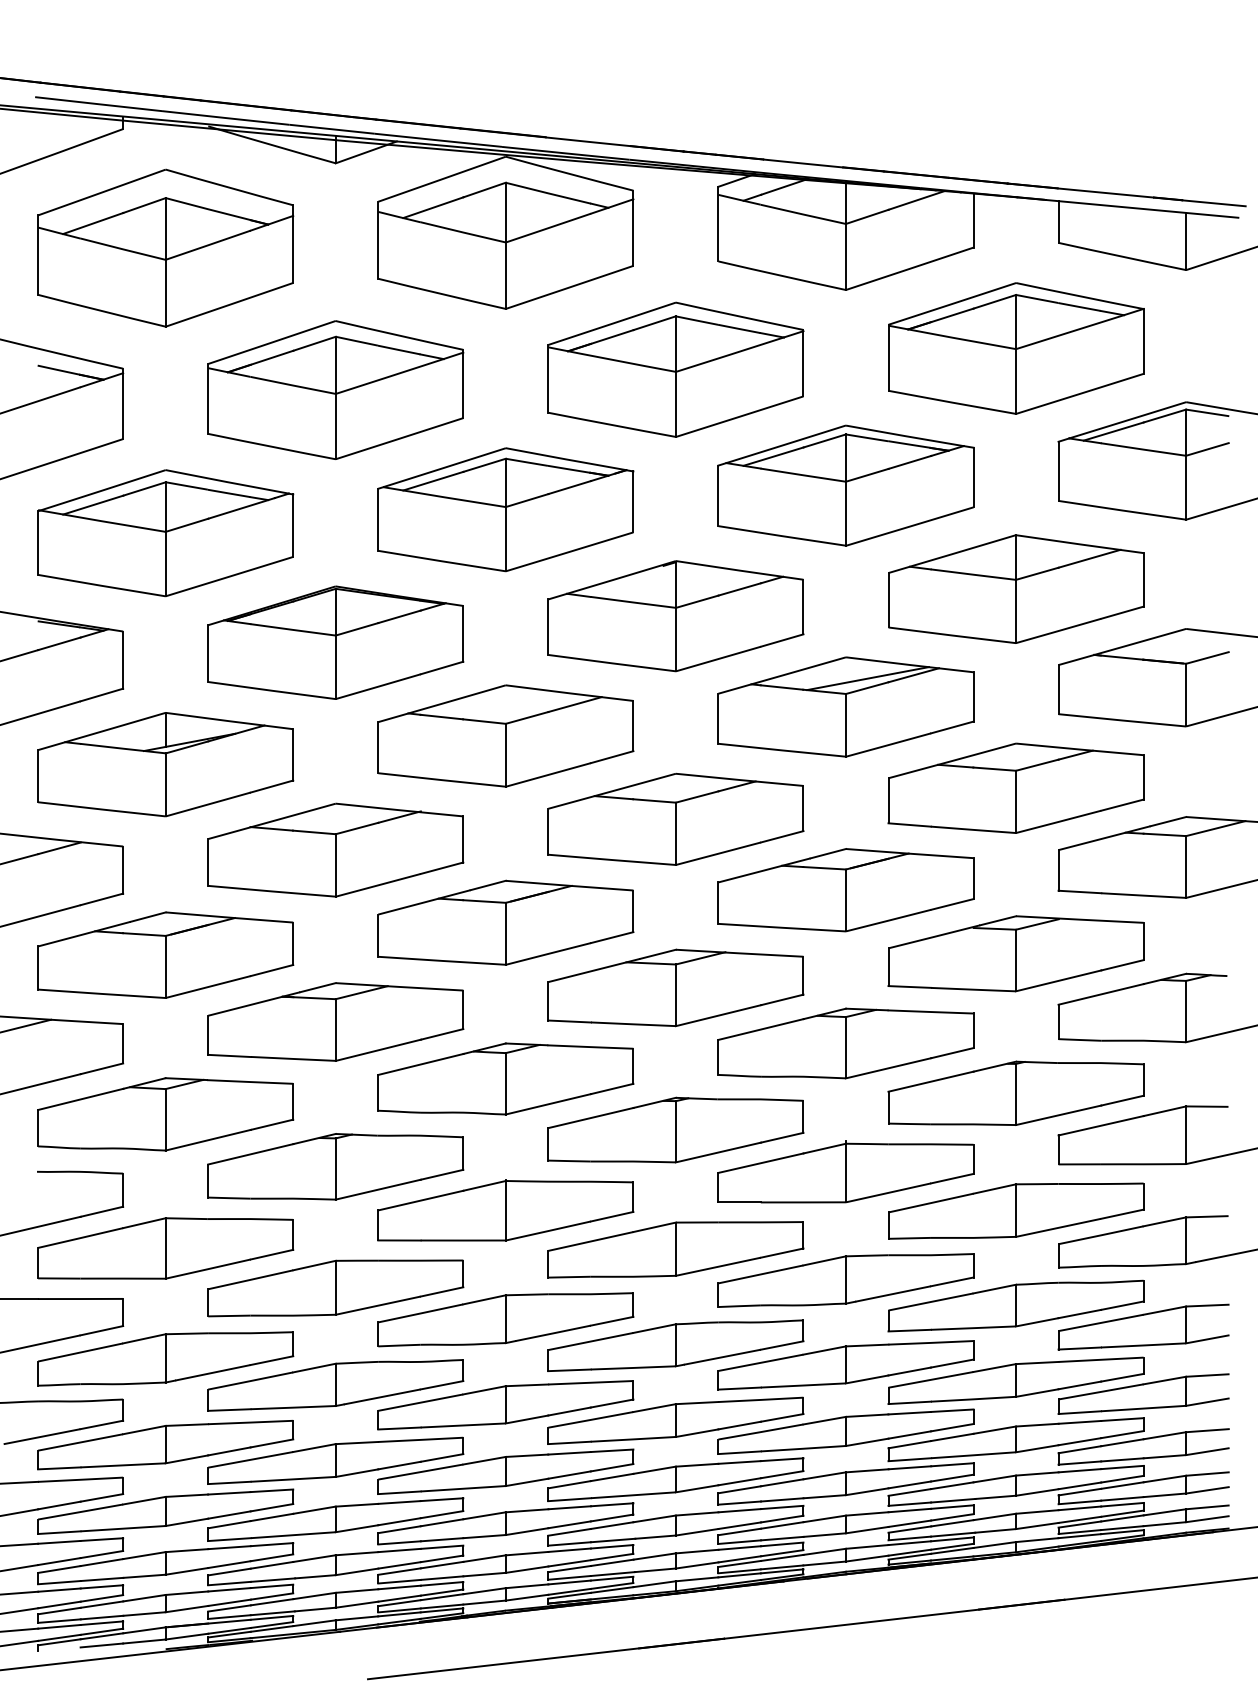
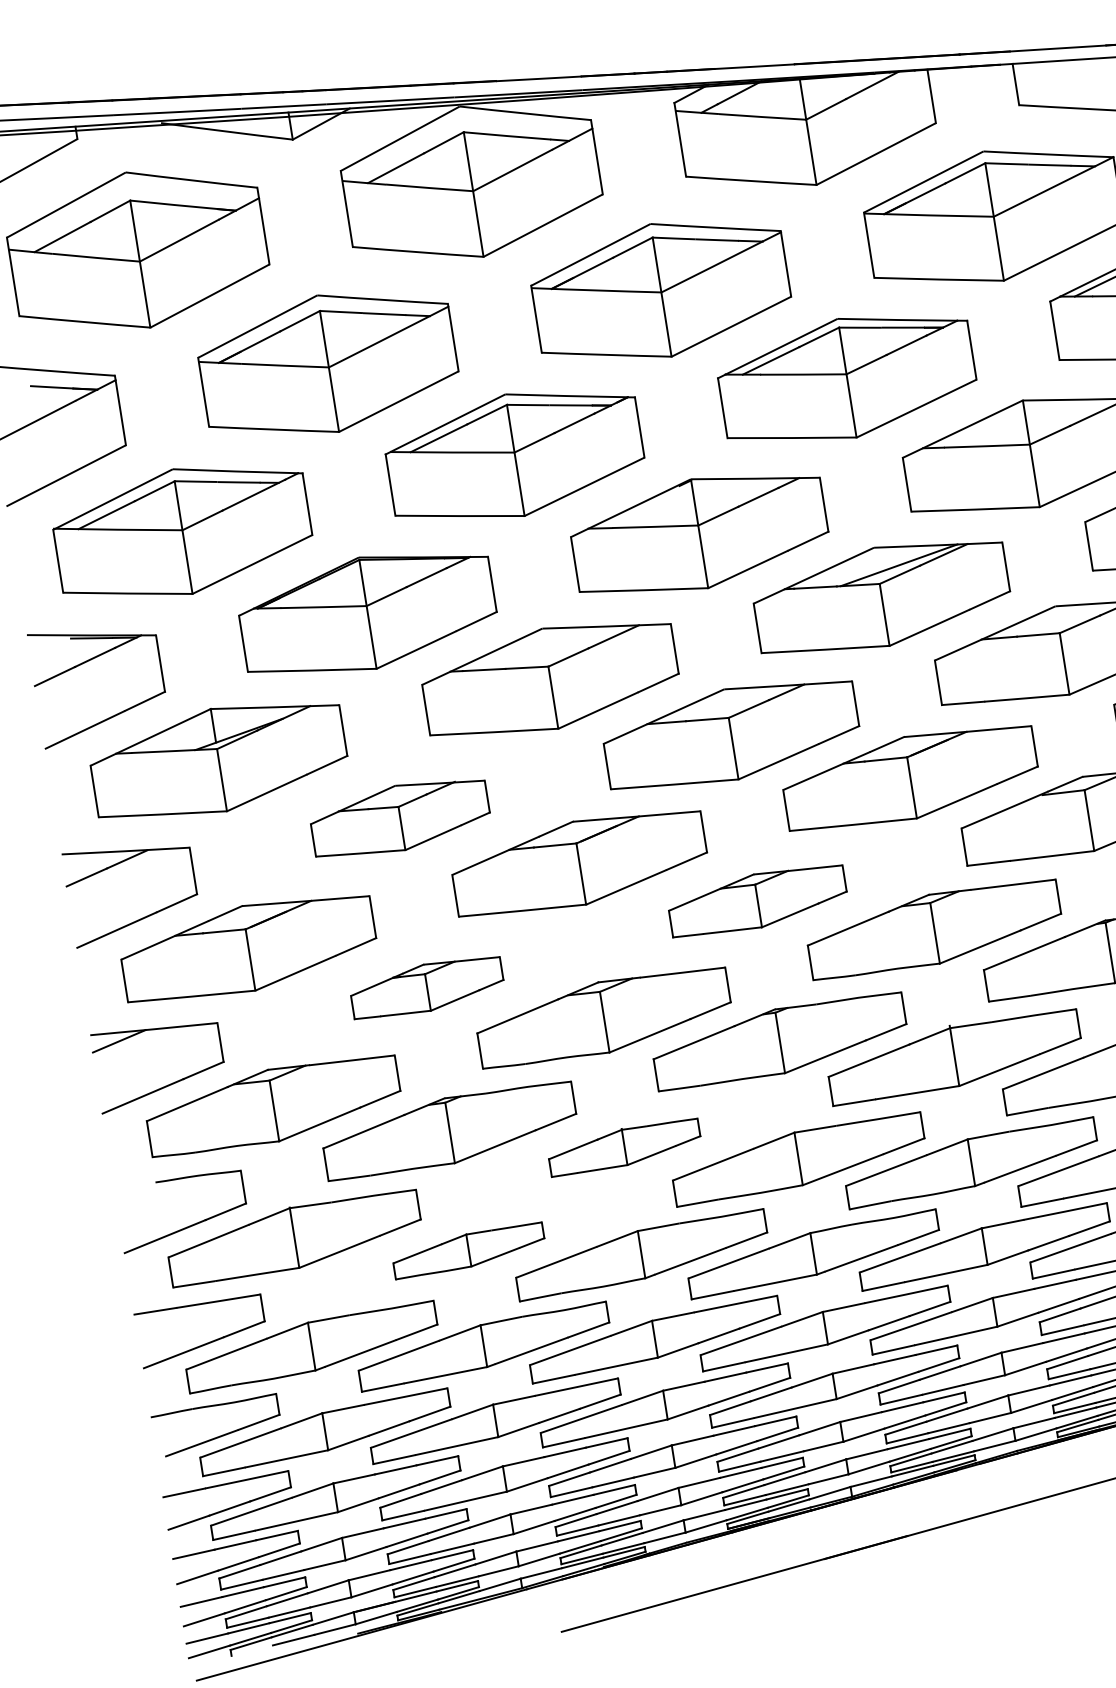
part: (335, 849) -> (399, 817), size x0.7
part: (675, 987) -> (757, 900), size x0.7
part: (335, 1021) -> (426, 987), size x0.6
part: (505, 1210) -> (624, 1147), size x0.6
part: (335, 1288) -> (468, 1251), size x0.6

